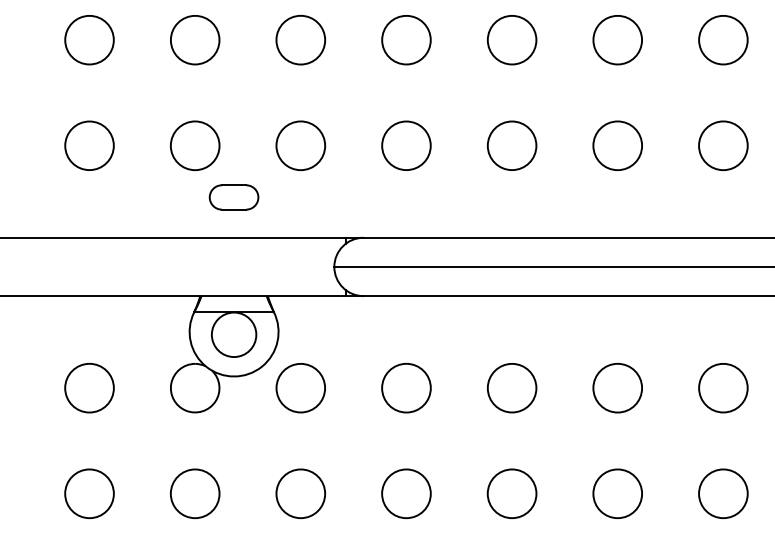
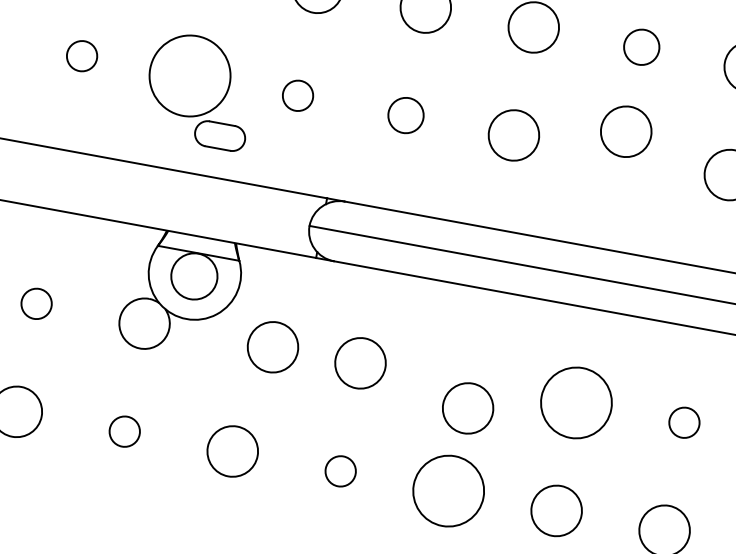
circle: (617, 39) -> (641, 46), size x0.7
circle: (89, 145) -> (82, 55), size x0.6
circle: (194, 145) -> (189, 75), size x1.6
circle: (300, 145) -> (297, 95), size x0.6
circle: (406, 145) -> (406, 115), size x0.7
circle: (617, 145) -> (626, 131), moved
circle: (89, 387) -> (36, 303), size x0.6
circle: (617, 387) -> (576, 402), size x1.4
circle: (723, 387) -> (684, 422), size x0.6
circle: (300, 388) -> (272, 347), moved
circle: (511, 388) -> (467, 408), moved
circle: (194, 493) -> (124, 431), size x0.6
circle: (406, 493) -> (340, 470), size x0.6
circle: (511, 493) -> (448, 490), size x1.4

